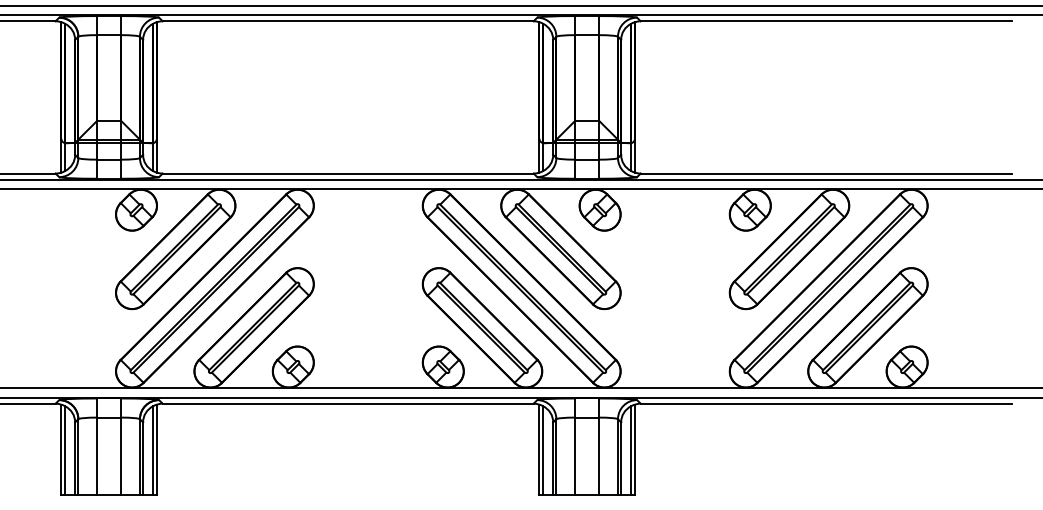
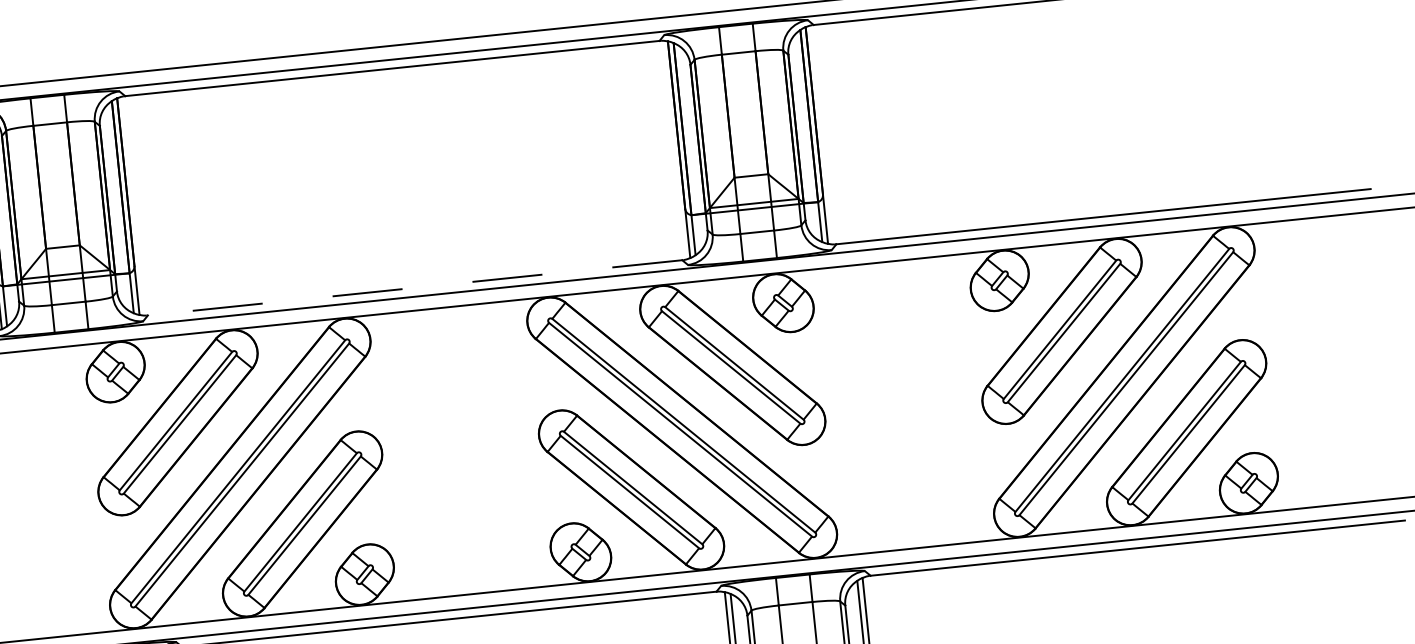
line: (347, 173) -> (414, 287), solid -> dashed

